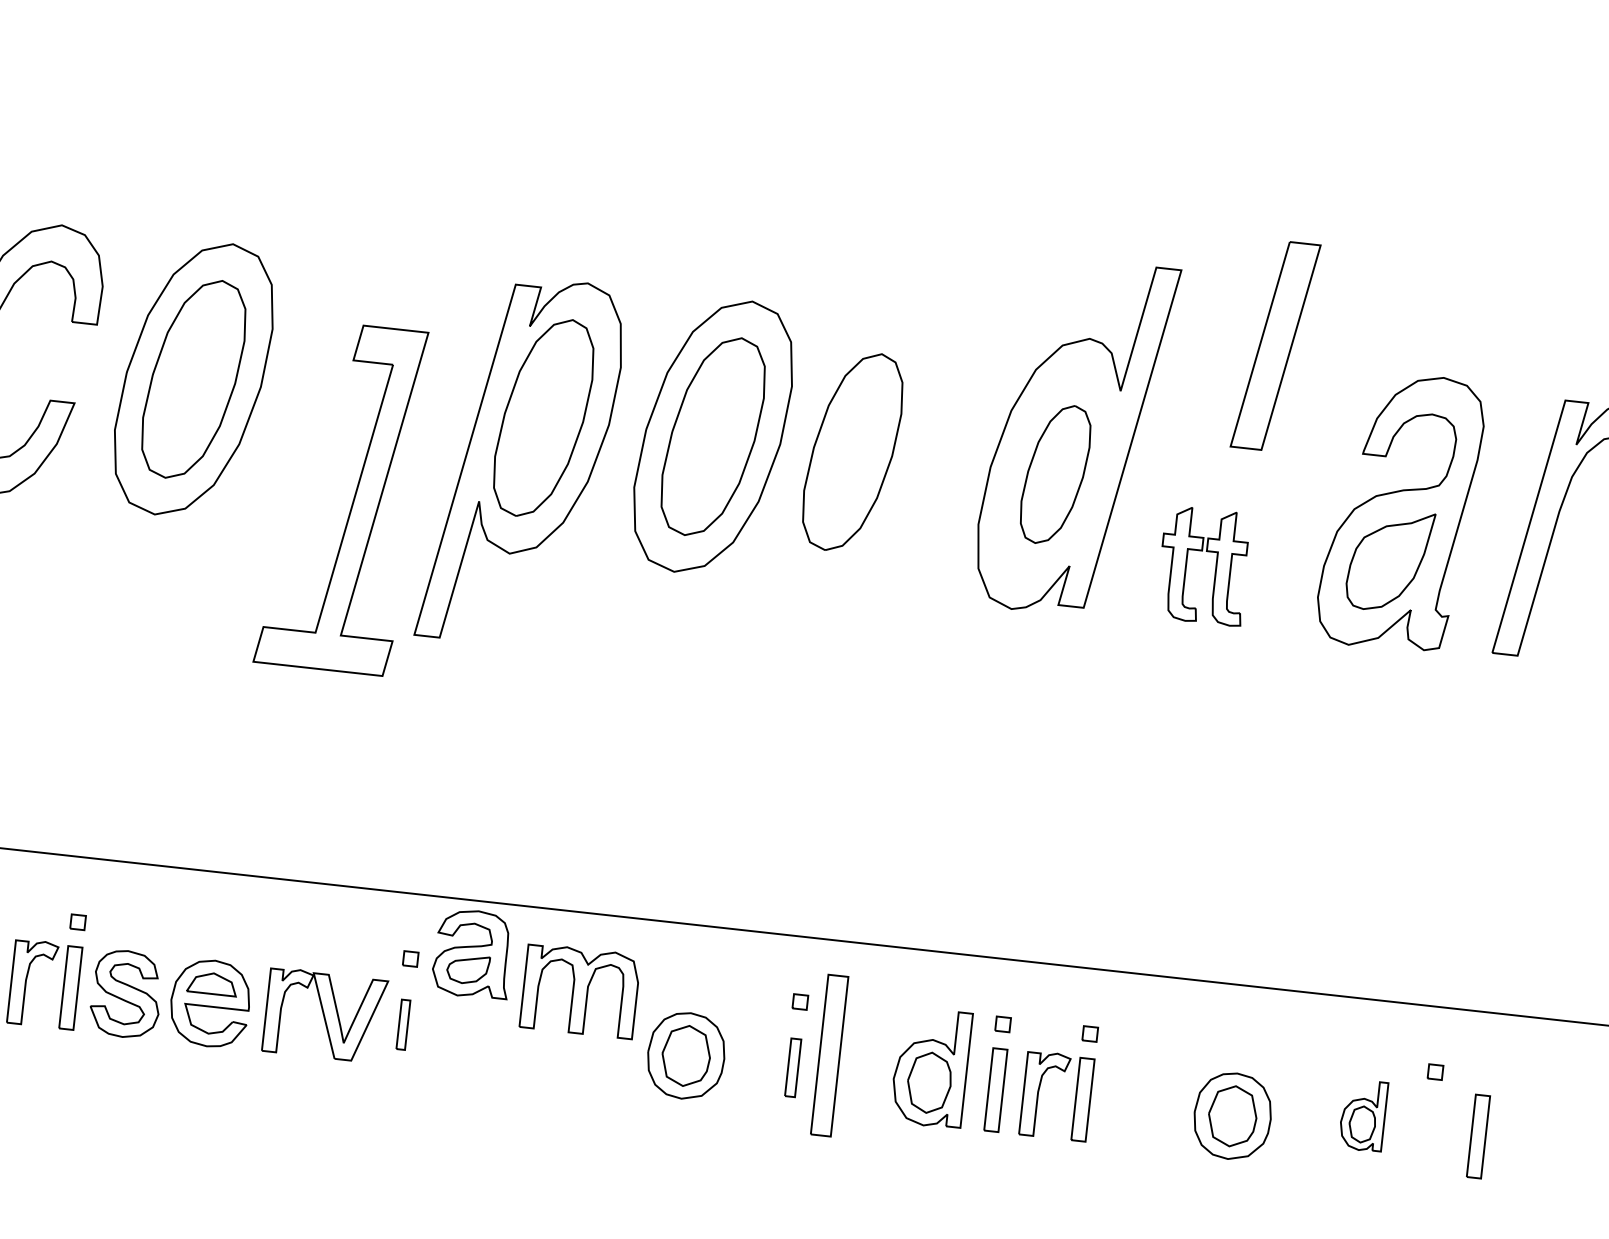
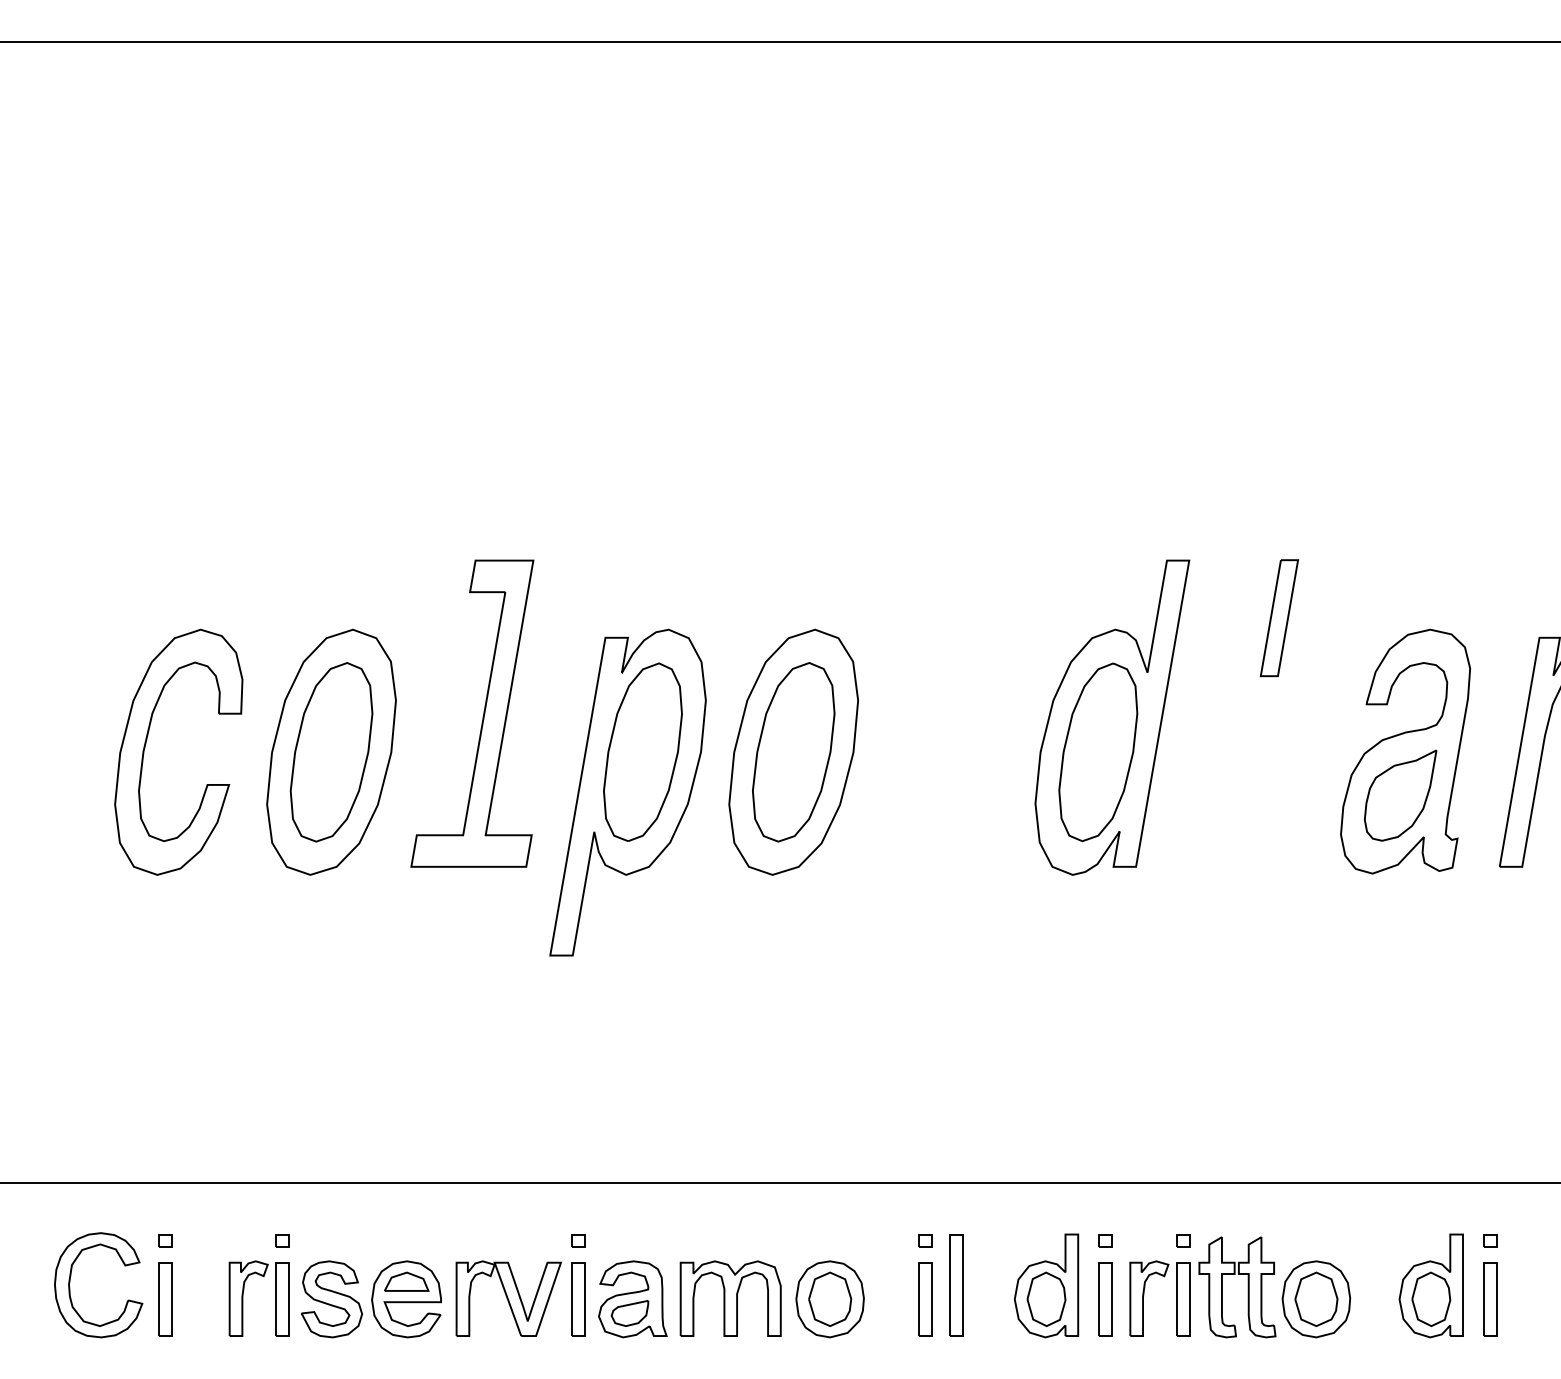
part: (1275, 346) -> (1279, 618), size x0.62
part: (852, 451) -> (917, 751), removed
part: (1055, 474) -> (1098, 752), size x1.43
part: (351, 501) -> (482, 716), moved
part: (1214, 567) -> (1247, 1287), moved
part: (472, 954) -> (632, 1299), moved
part: (580, 990) -> (730, 1298), moved
part: (403, 1024) -> (578, 1299), size x1.67
part: (829, 1056) -> (956, 1285), size x0.71
part: (793, 1067) -> (925, 1299), size x1.43
part: (1362, 1114) -> (1430, 1285), size x1.67
part: (1478, 1136) -> (1490, 1299), moved

